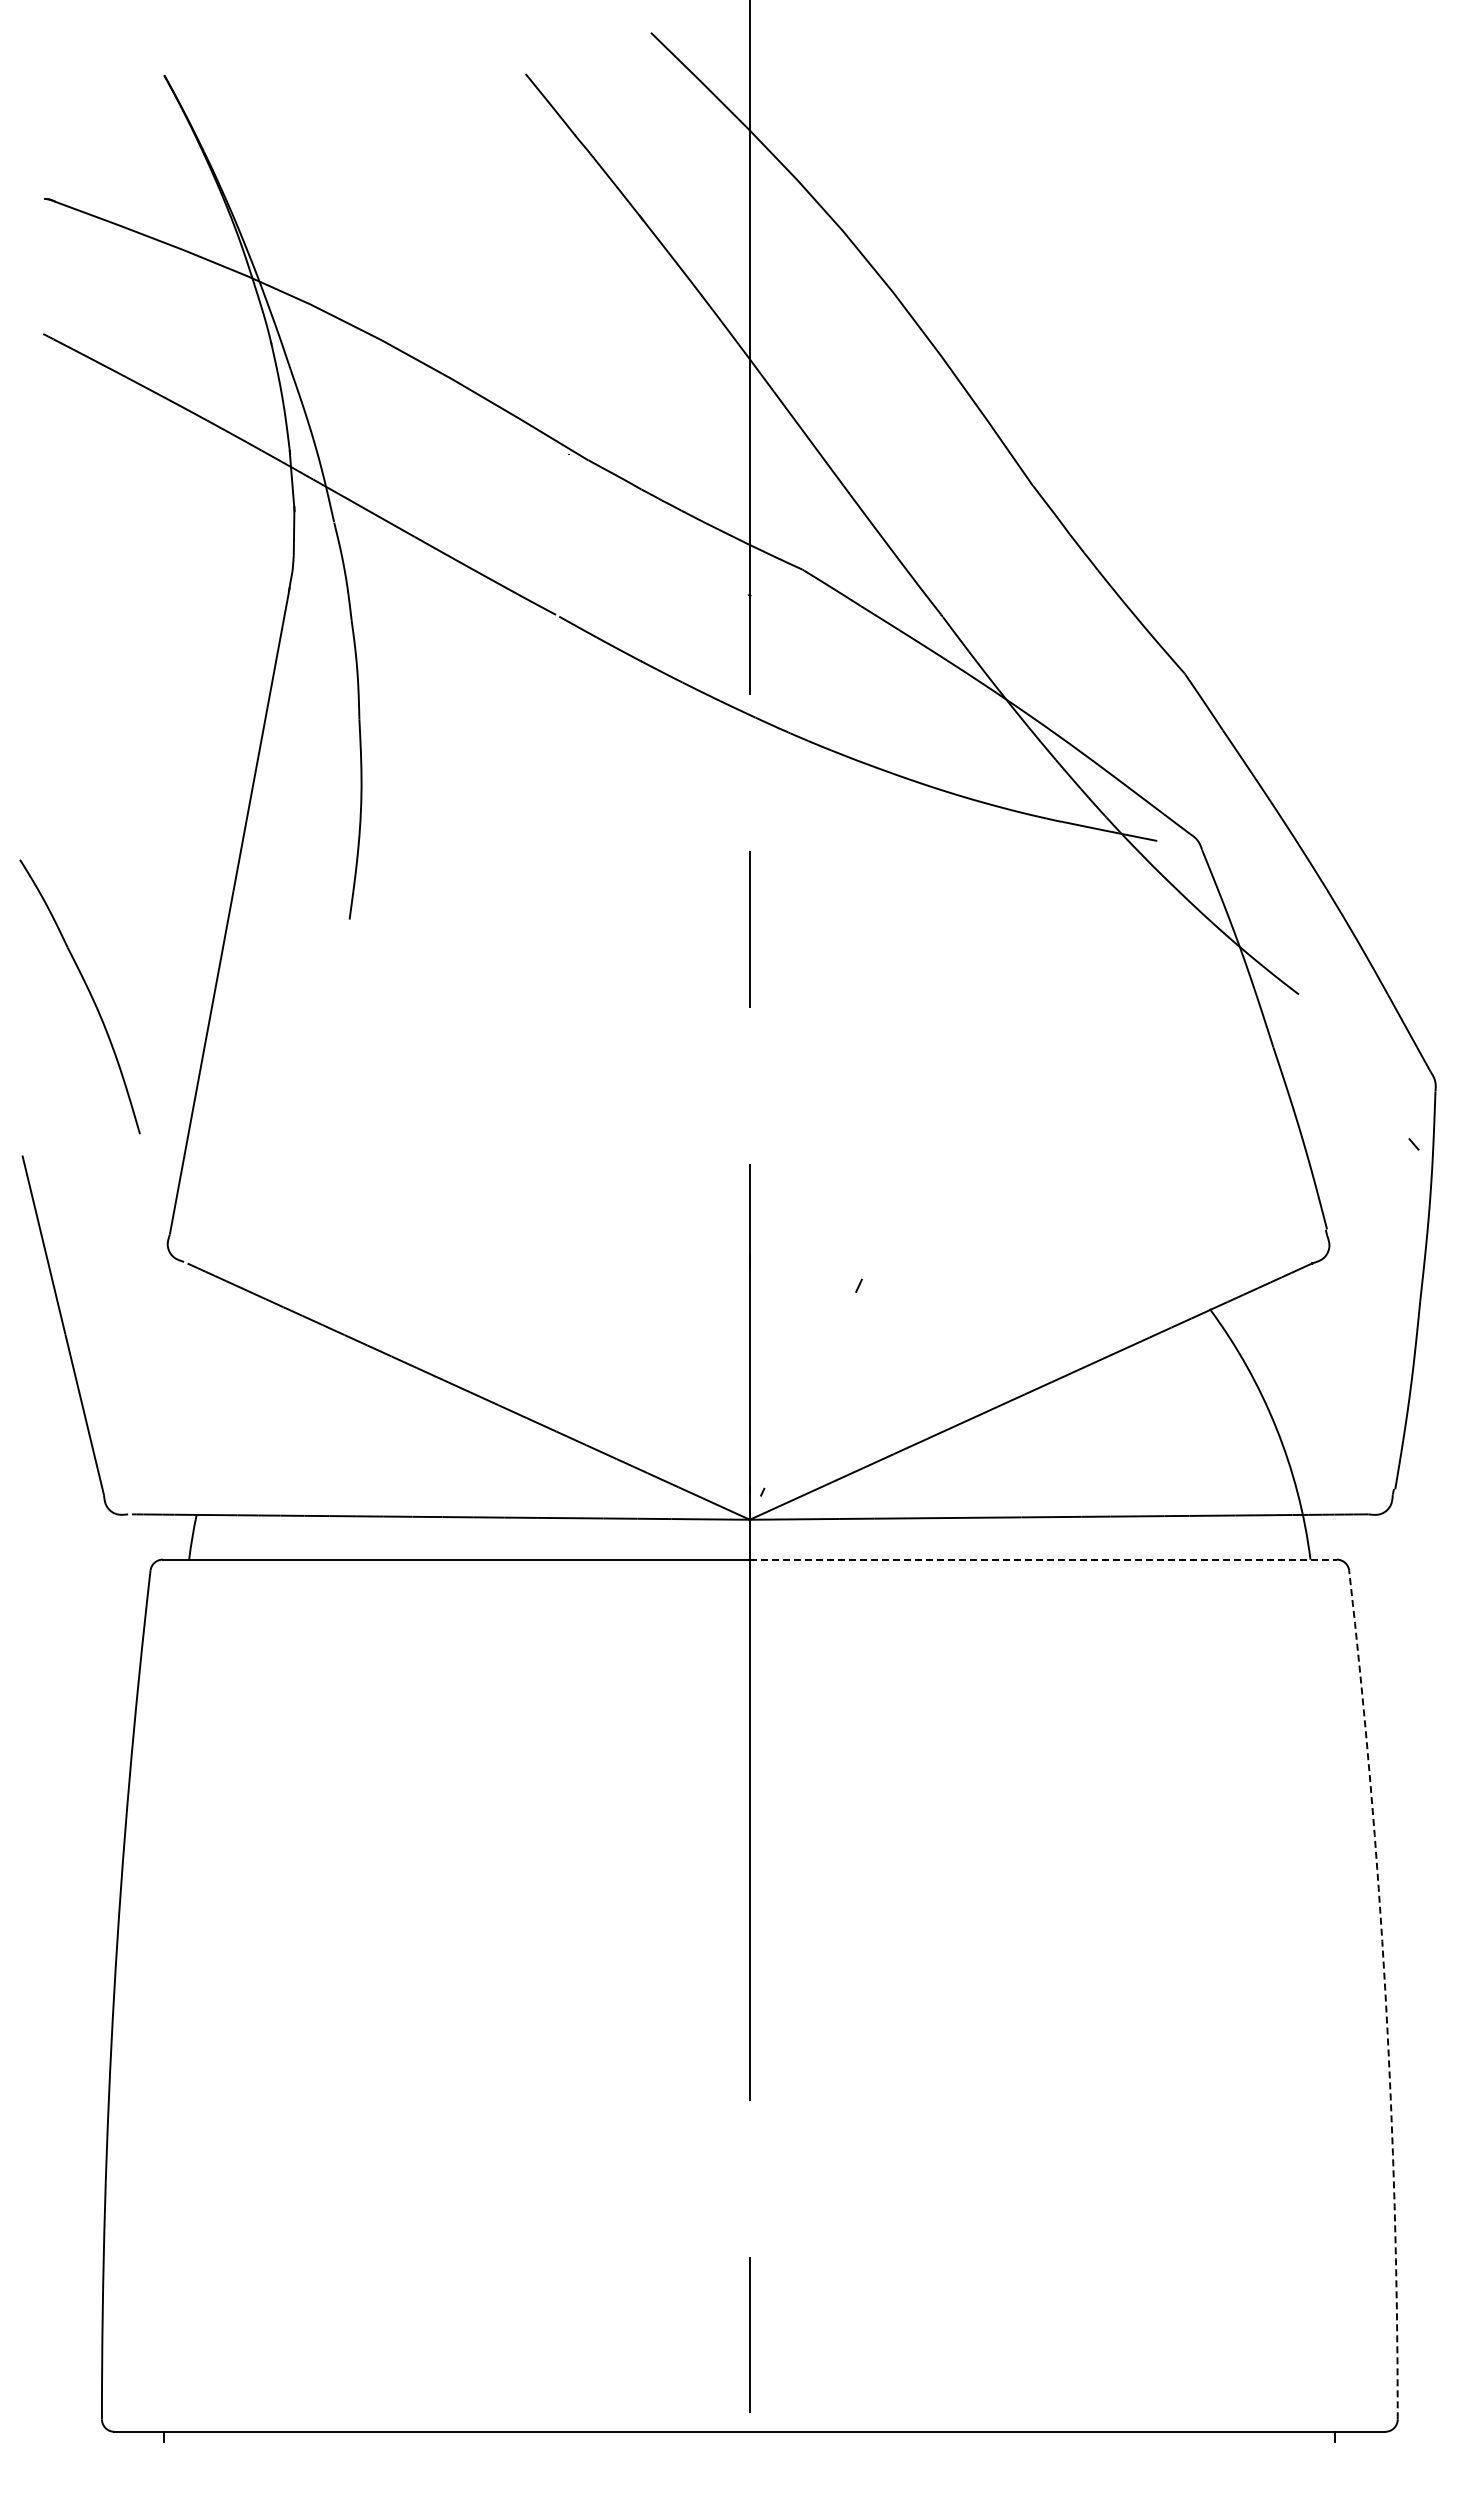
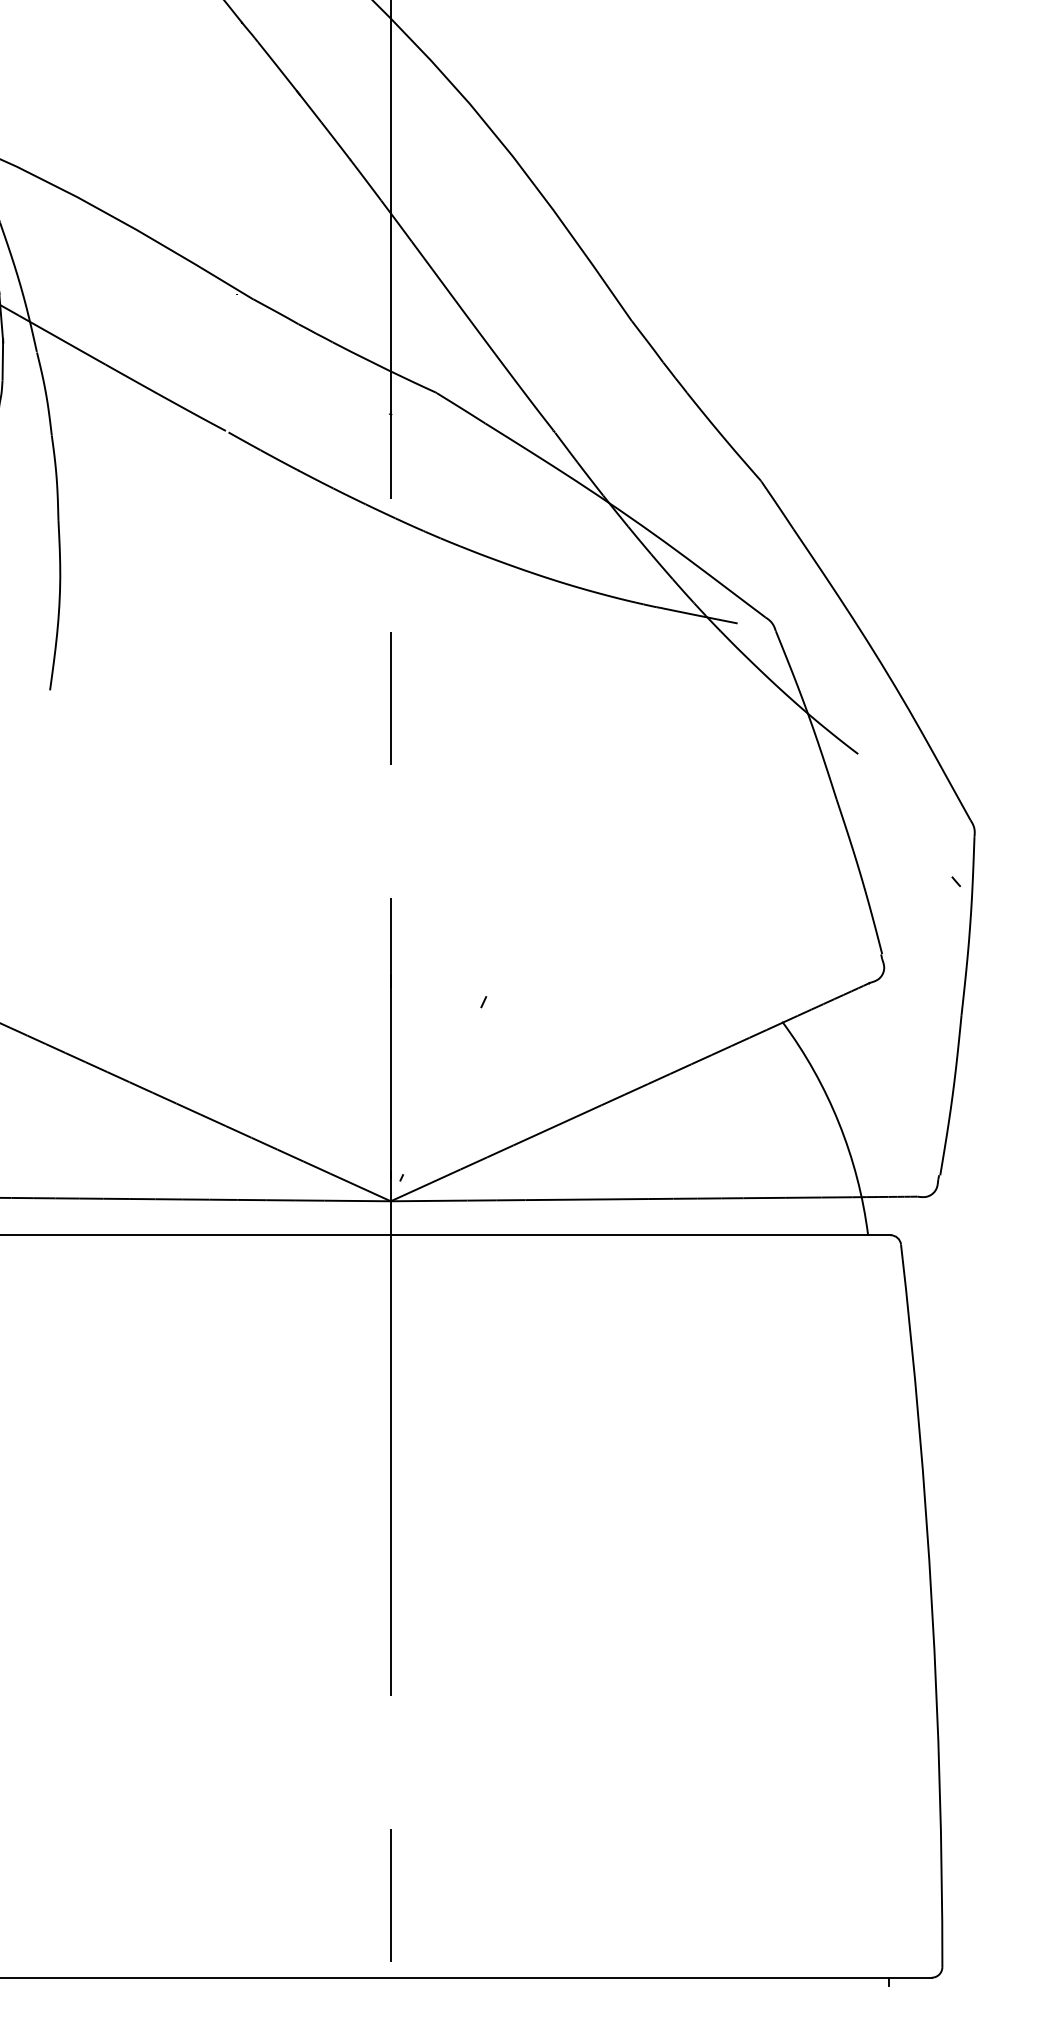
line: (1043, 1559) -> (640, 1235), dashed -> solid
arc: (1385, 1994) -> (931, 1605), dashed -> solid

